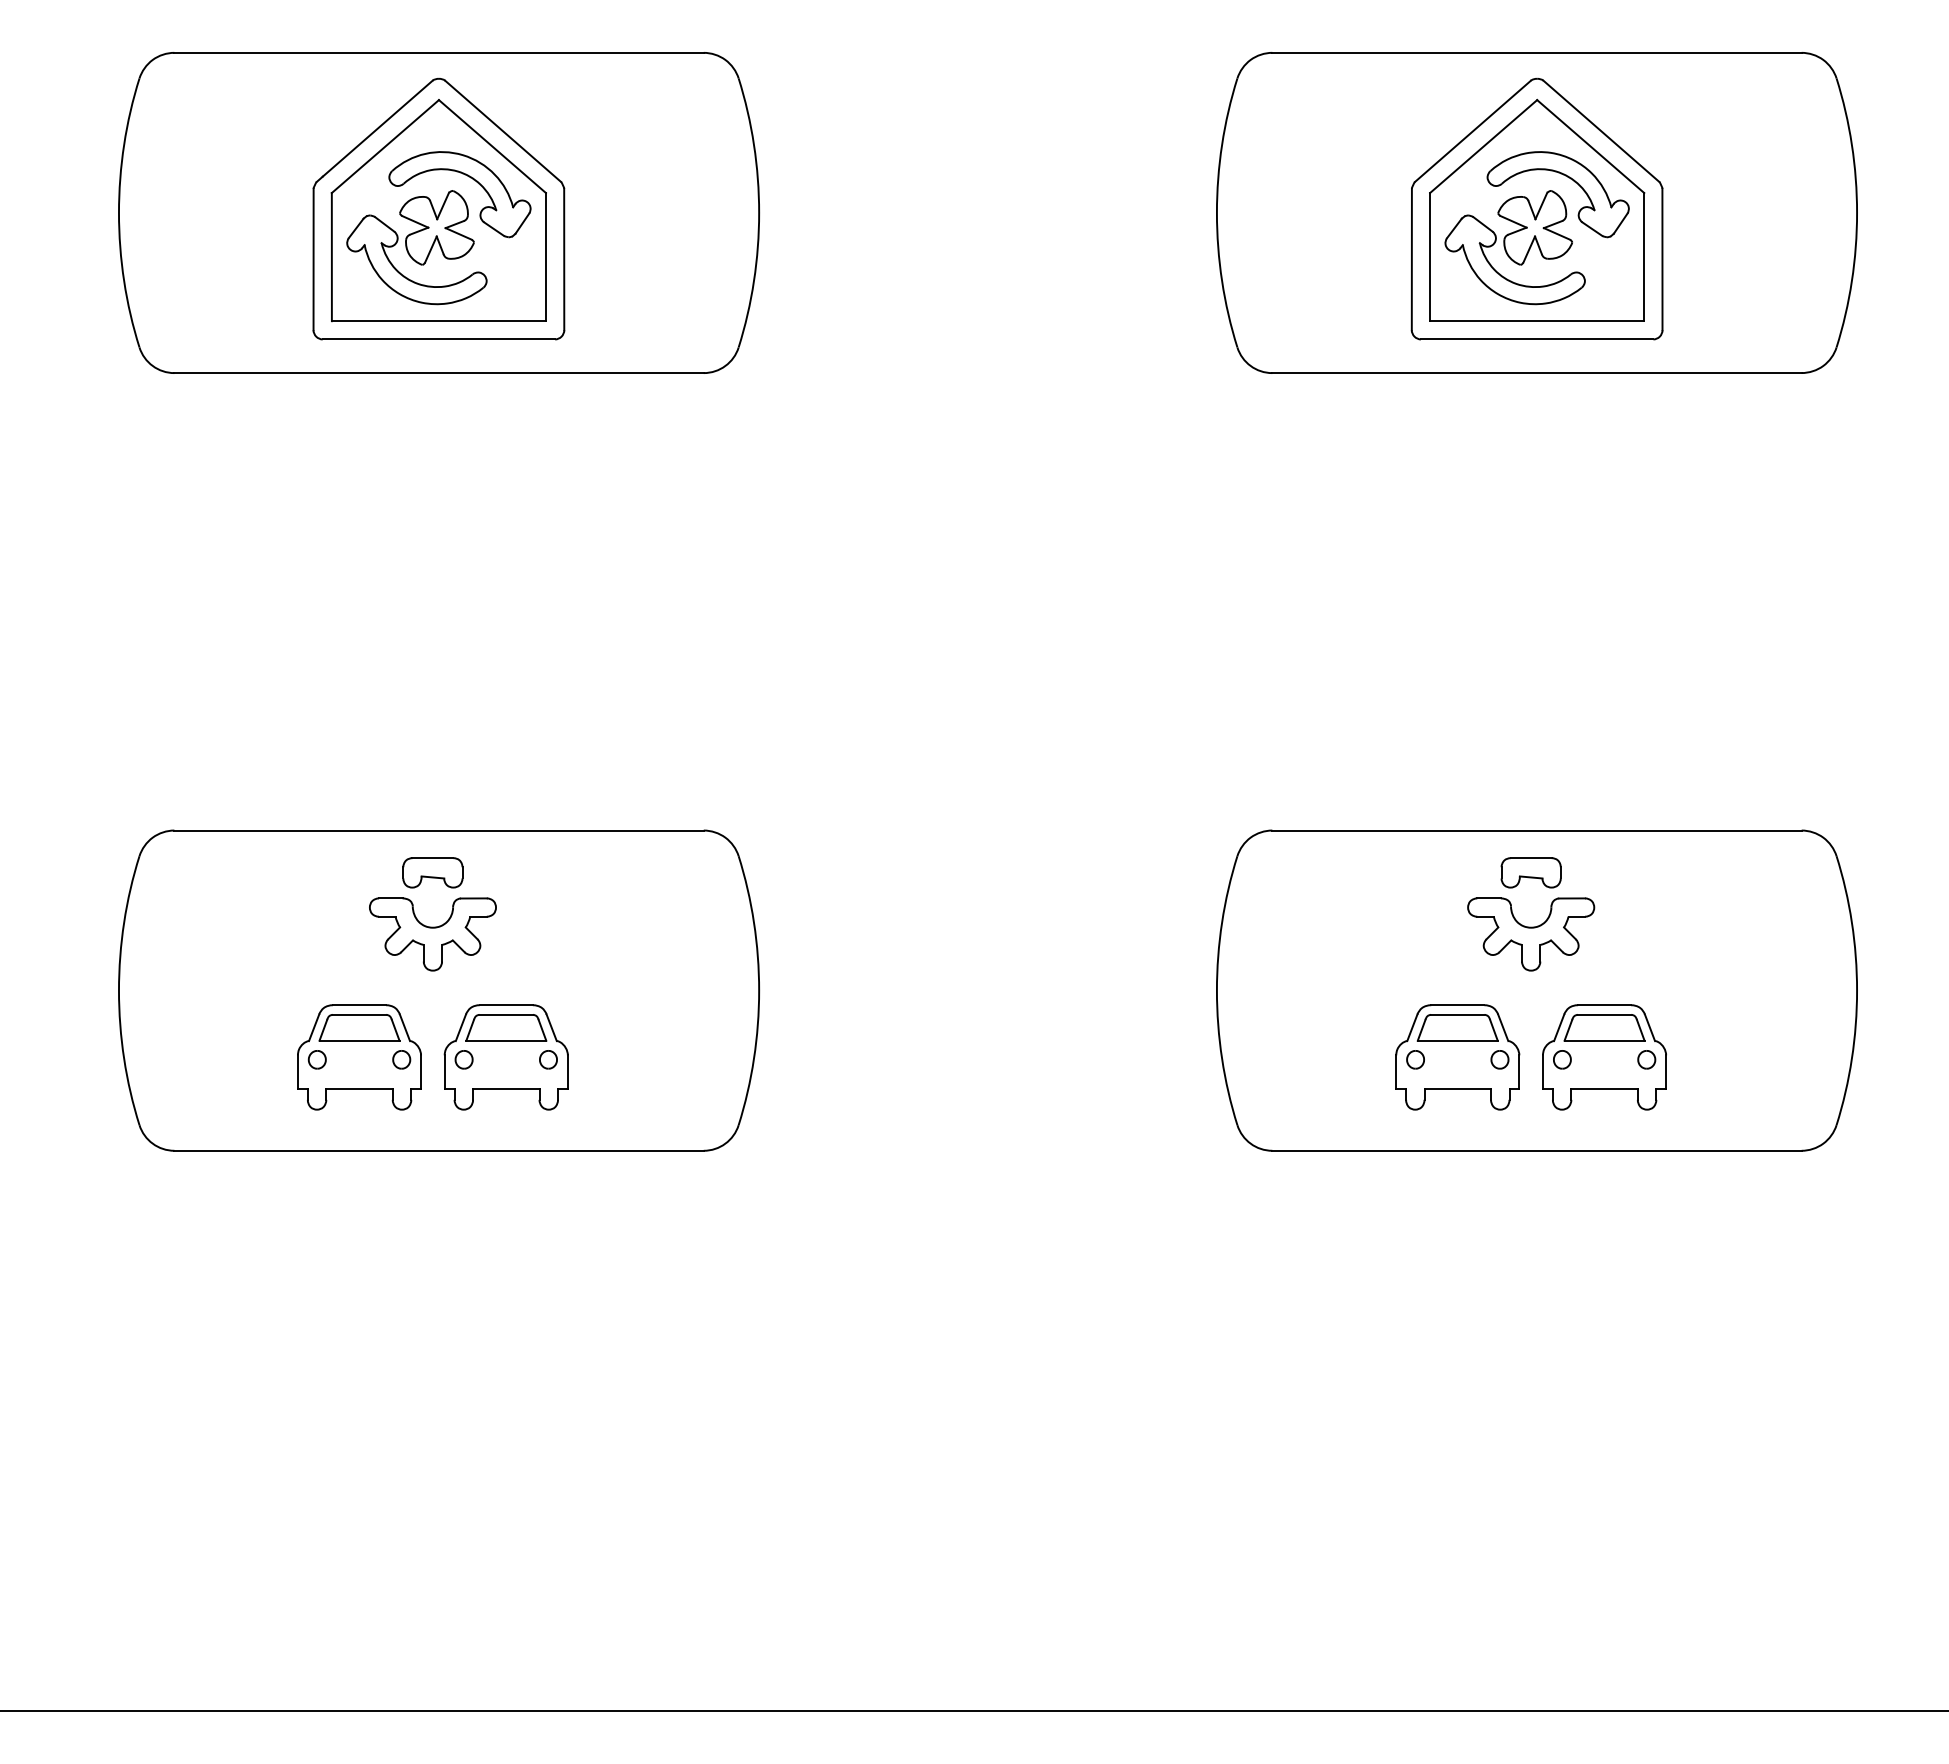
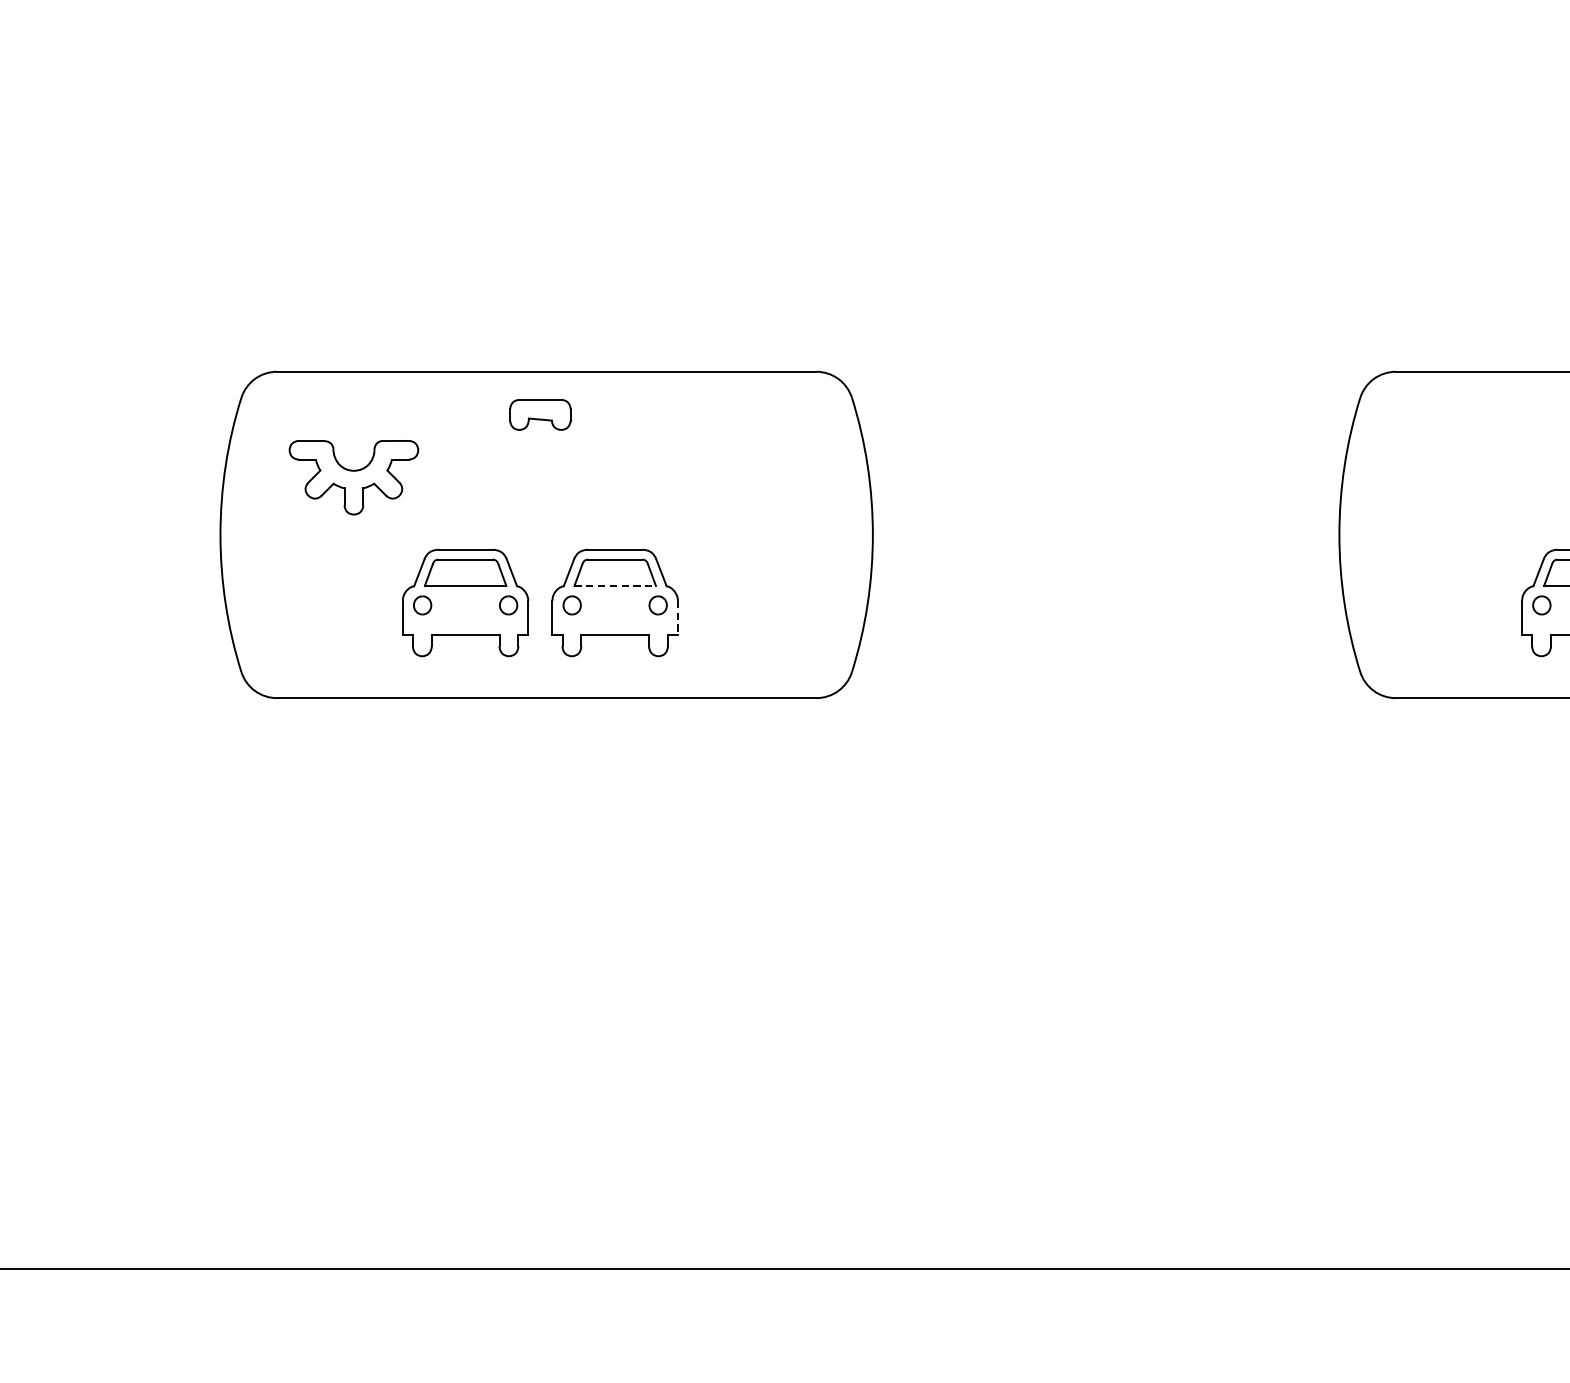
part: (432, 934) -> (353, 477), moved
line: (506, 1040) -> (615, 585), solid -> dashed
line: (567, 1072) -> (677, 618), solid -> dashed

